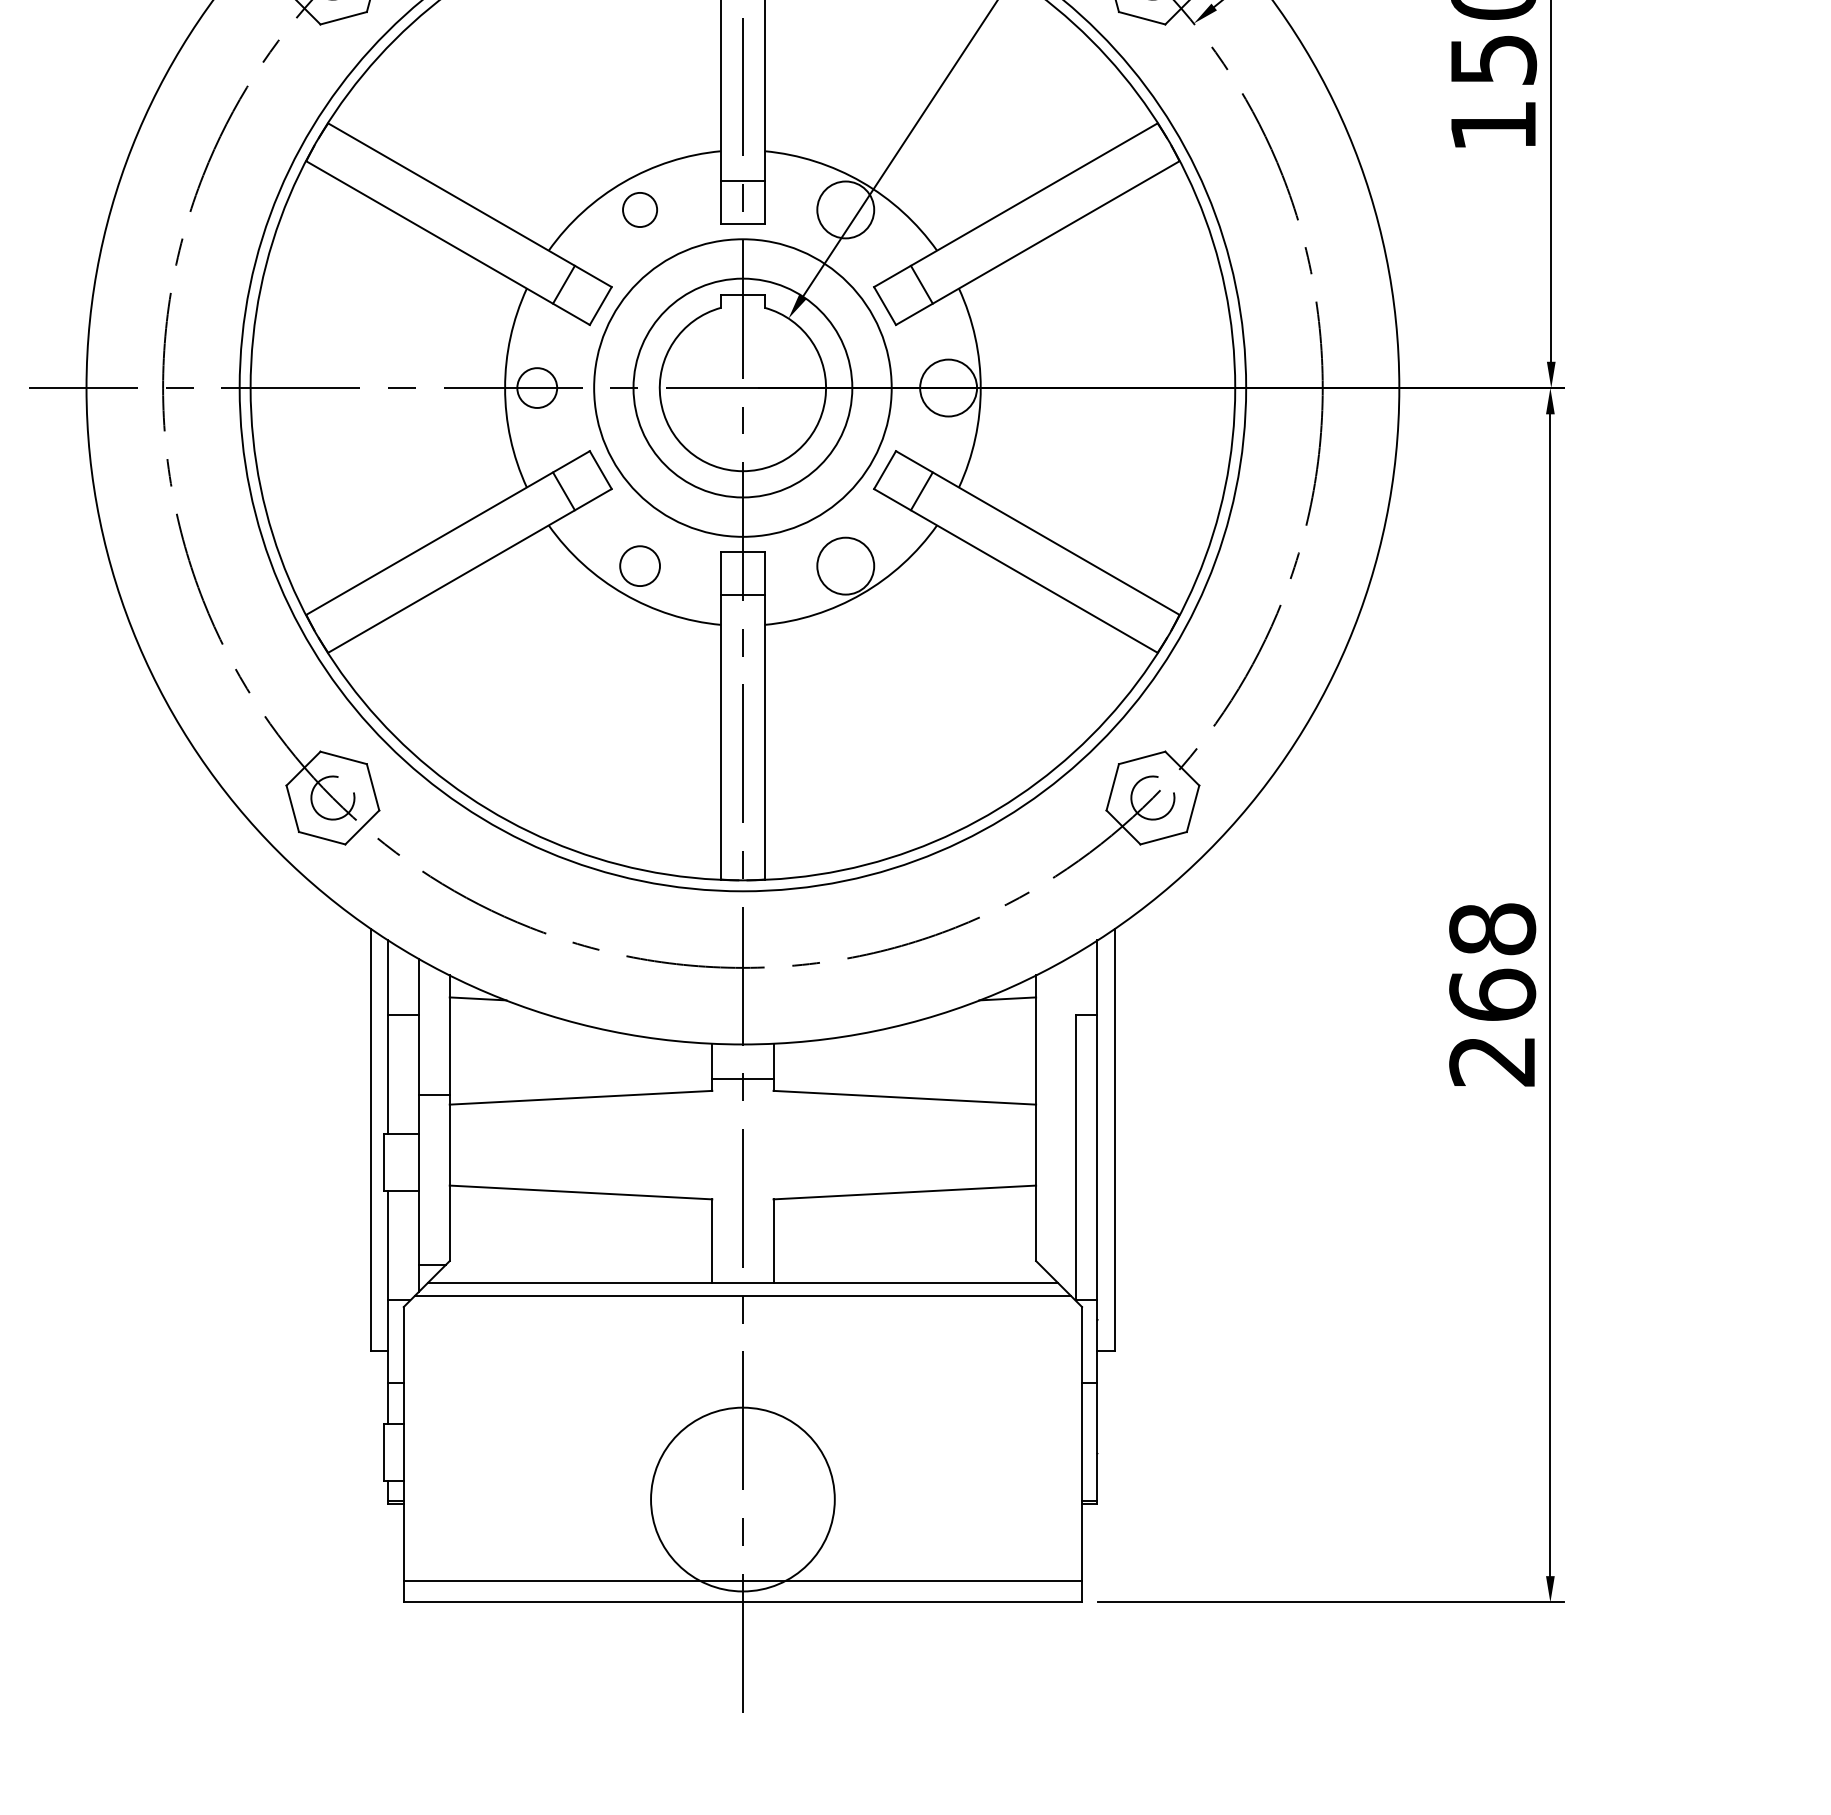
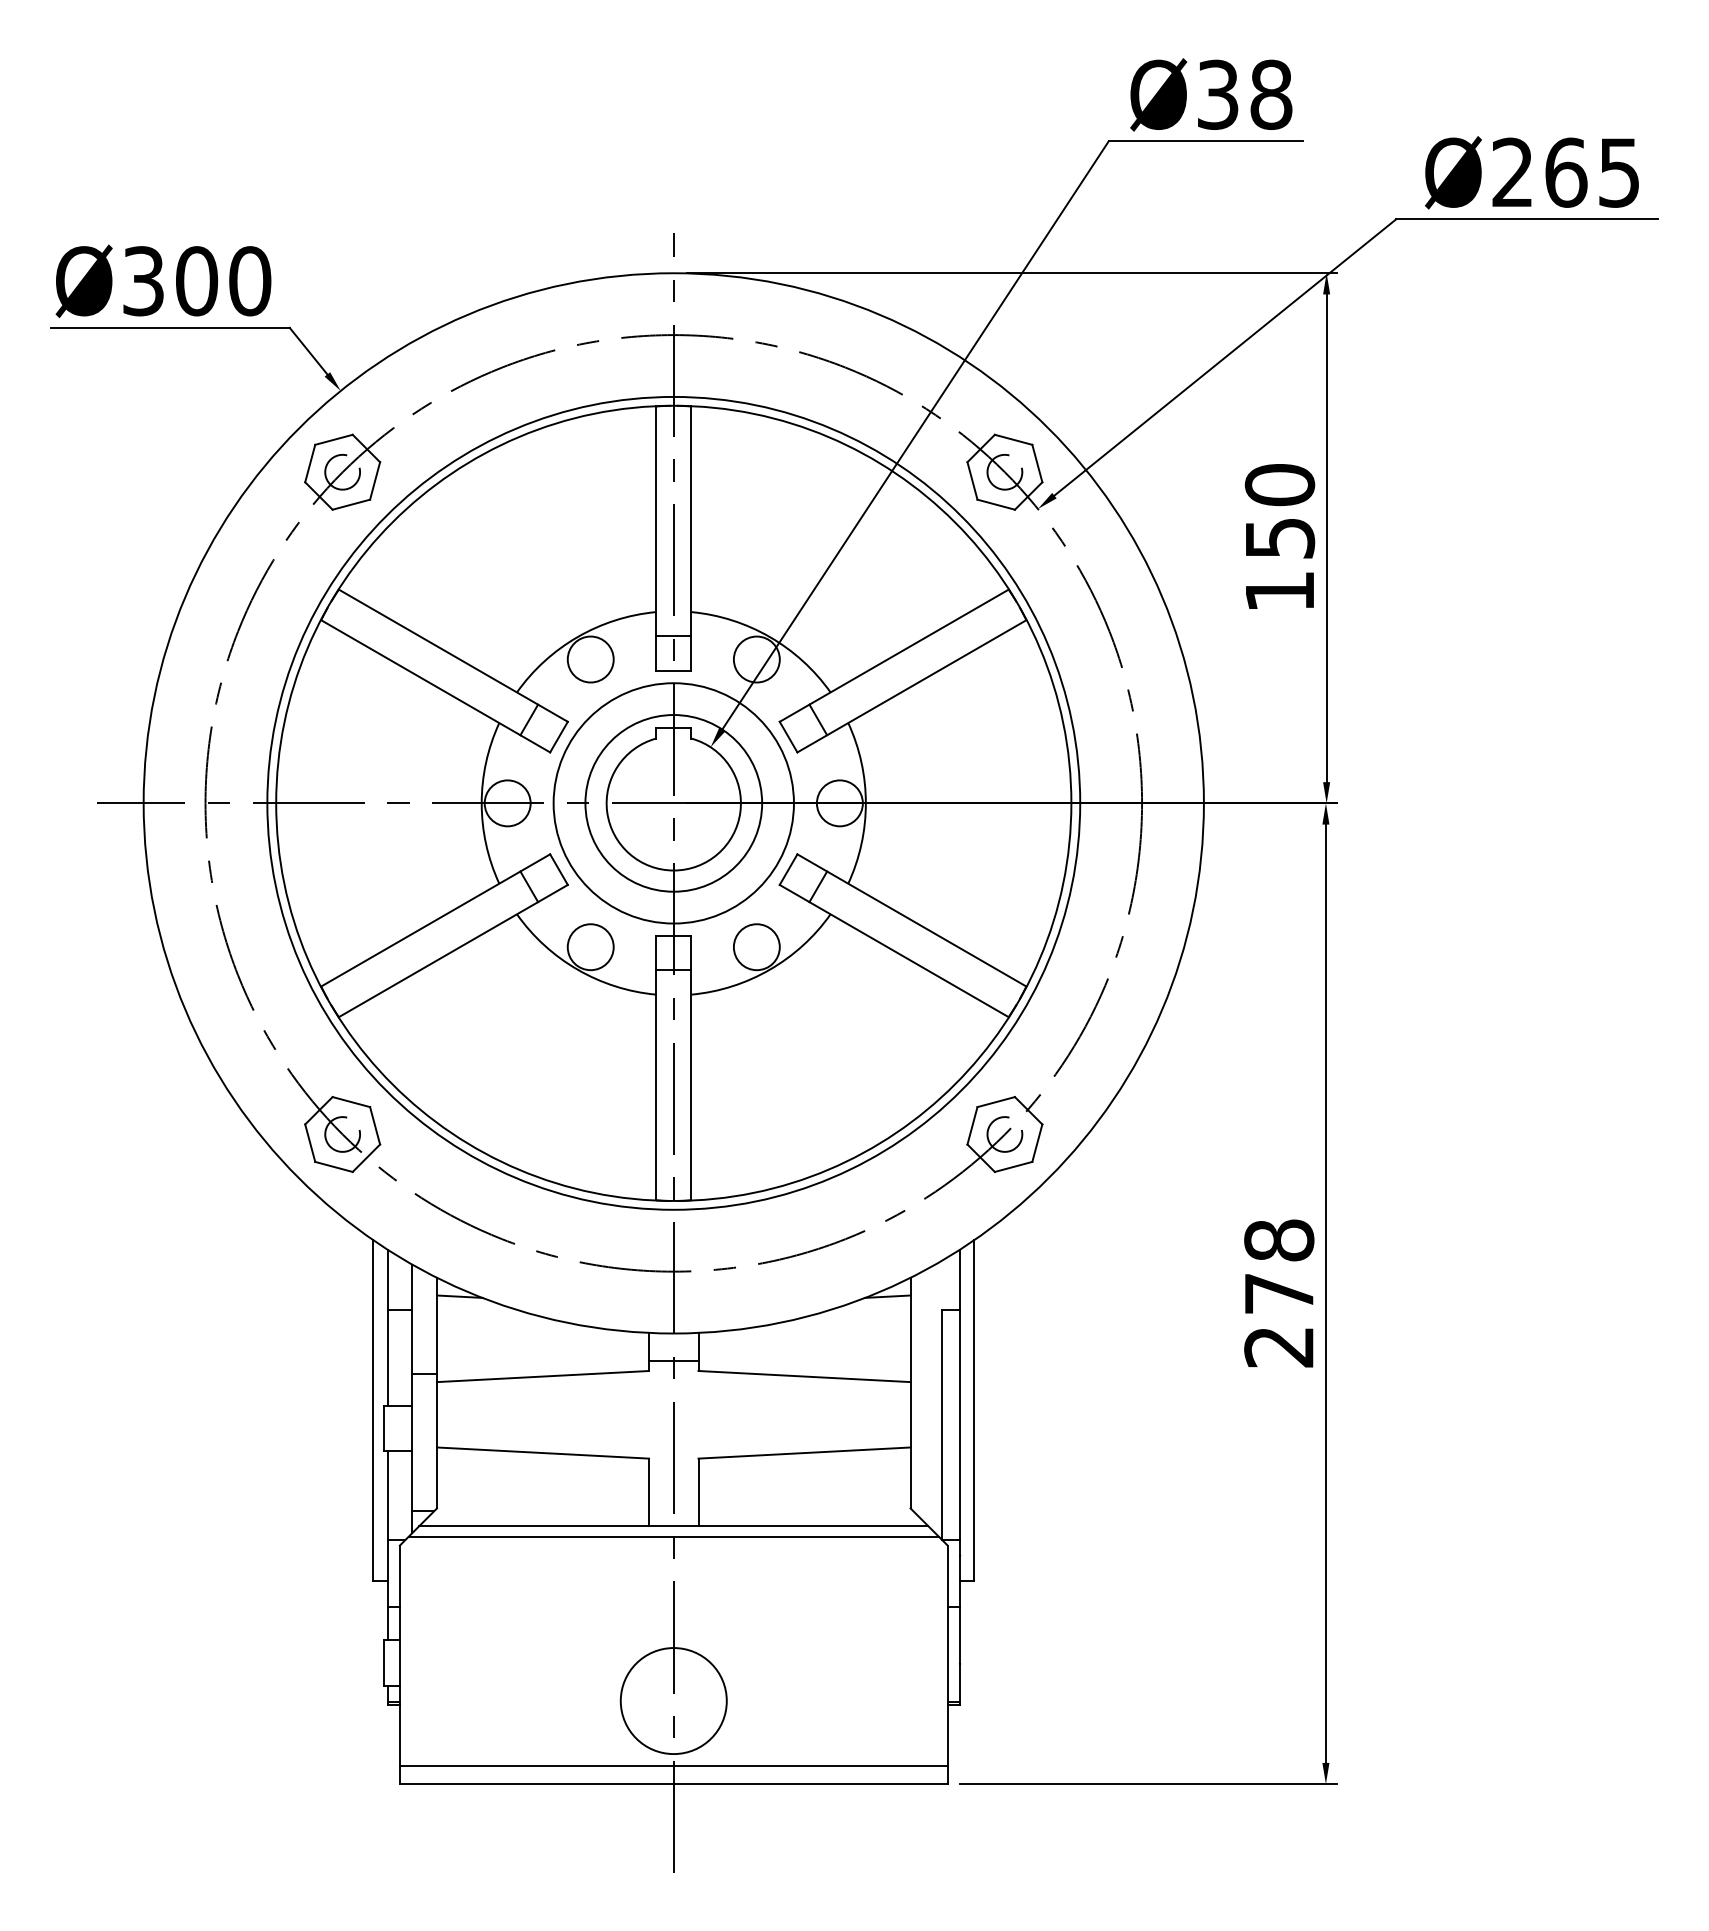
circle: (639, 209) -> (590, 659), size x1.67
circle: (537, 388) -> (507, 803), size x1.43
circle: (639, 566) -> (590, 947), size x1.43
text: (1492, 994) -> (1279, 1293), 268 -> 278
circle: (742, 1500) -> (673, 1701), size x0.71

